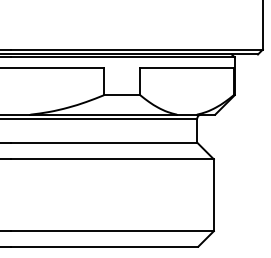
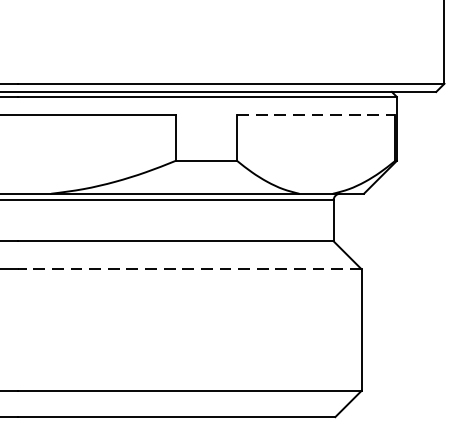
line: (187, 68) -> (316, 115), solid -> dashed
line: (112, 159) -> (190, 269), solid -> dashed

